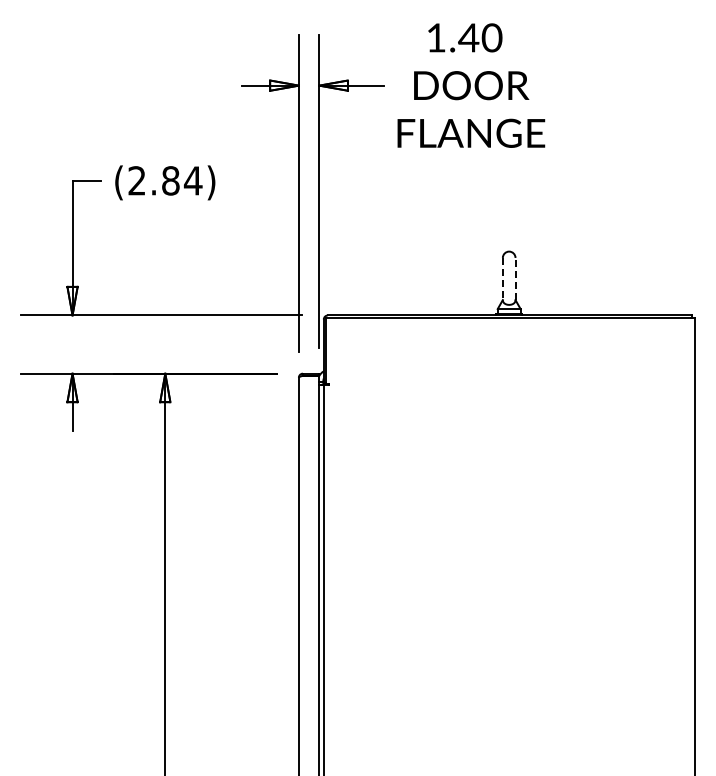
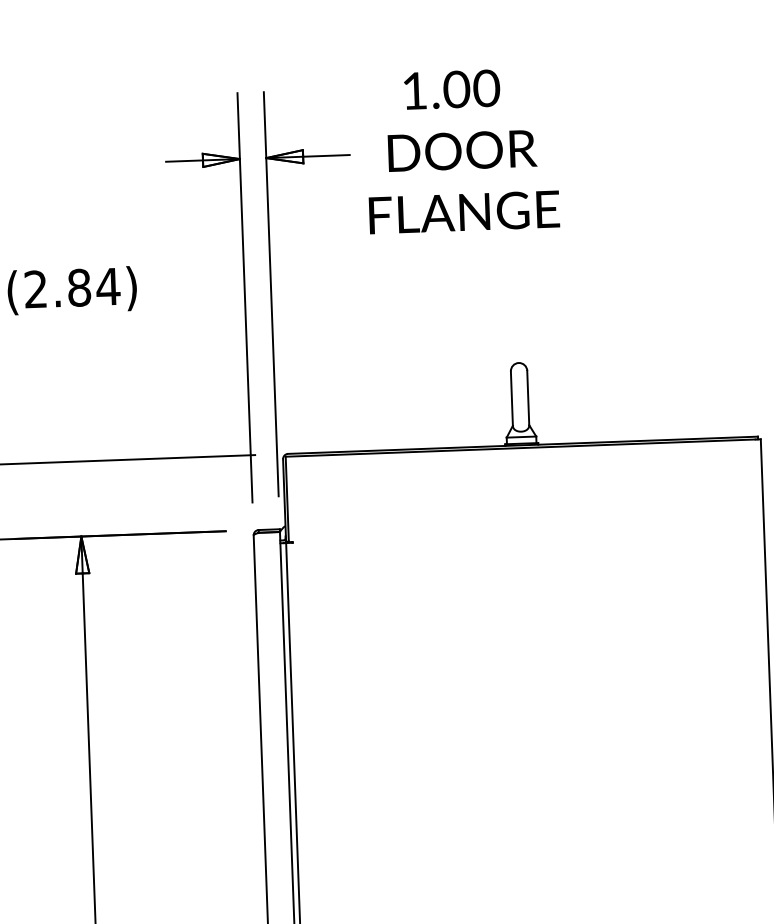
text: (468, 37) -> (456, 88), 1.40 -> 1.00
line: (515, 278) -> (528, 397), dashed -> solid
line: (502, 279) -> (511, 399), dashed -> solid

